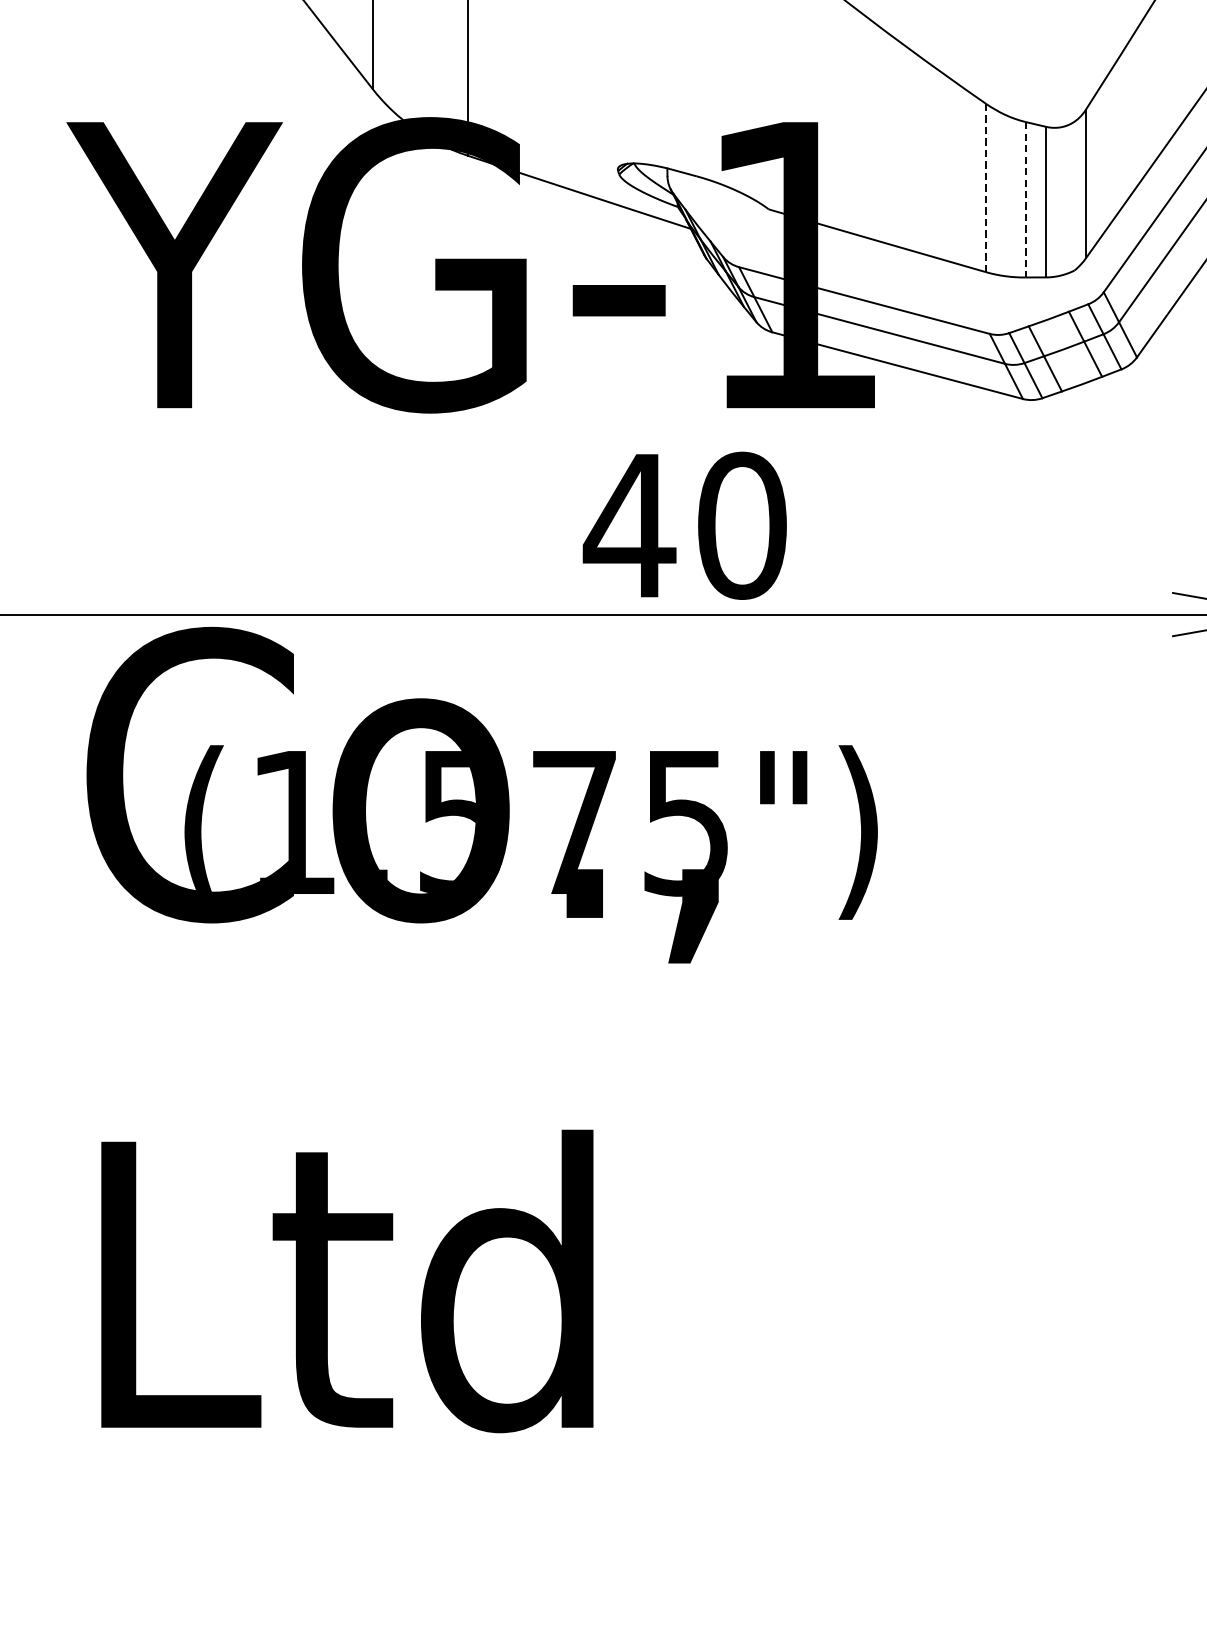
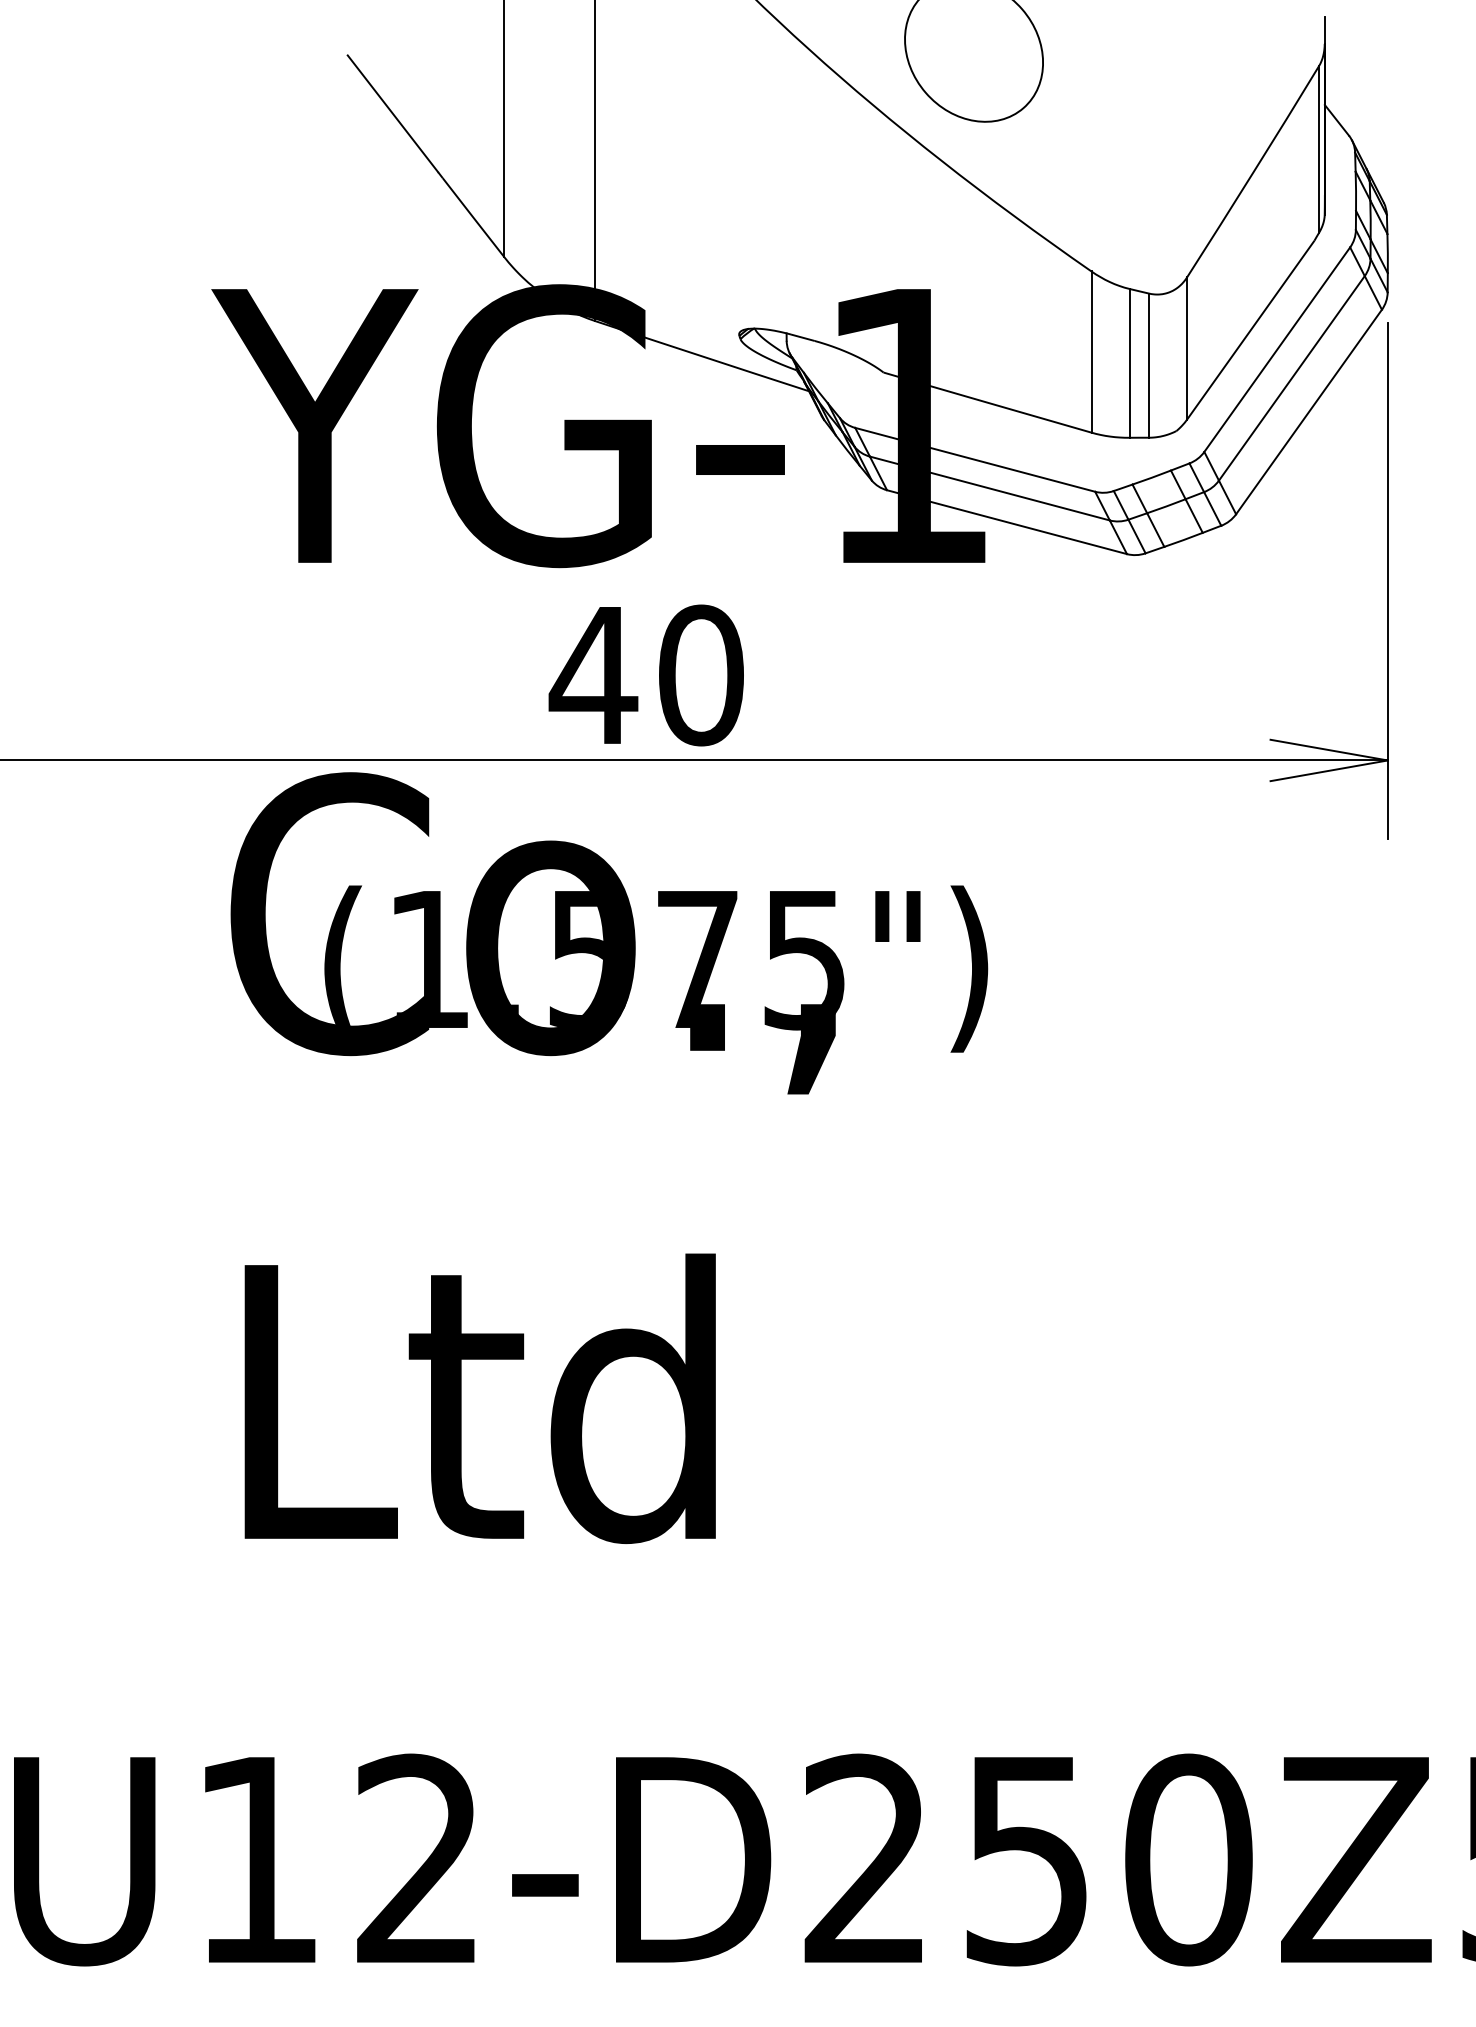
line: (985, 188) -> (1091, 352), dashed -> solid
line: (1025, 199) -> (1129, 363), dashed -> solid
text: (683, 525) -> (645, 675), moved

